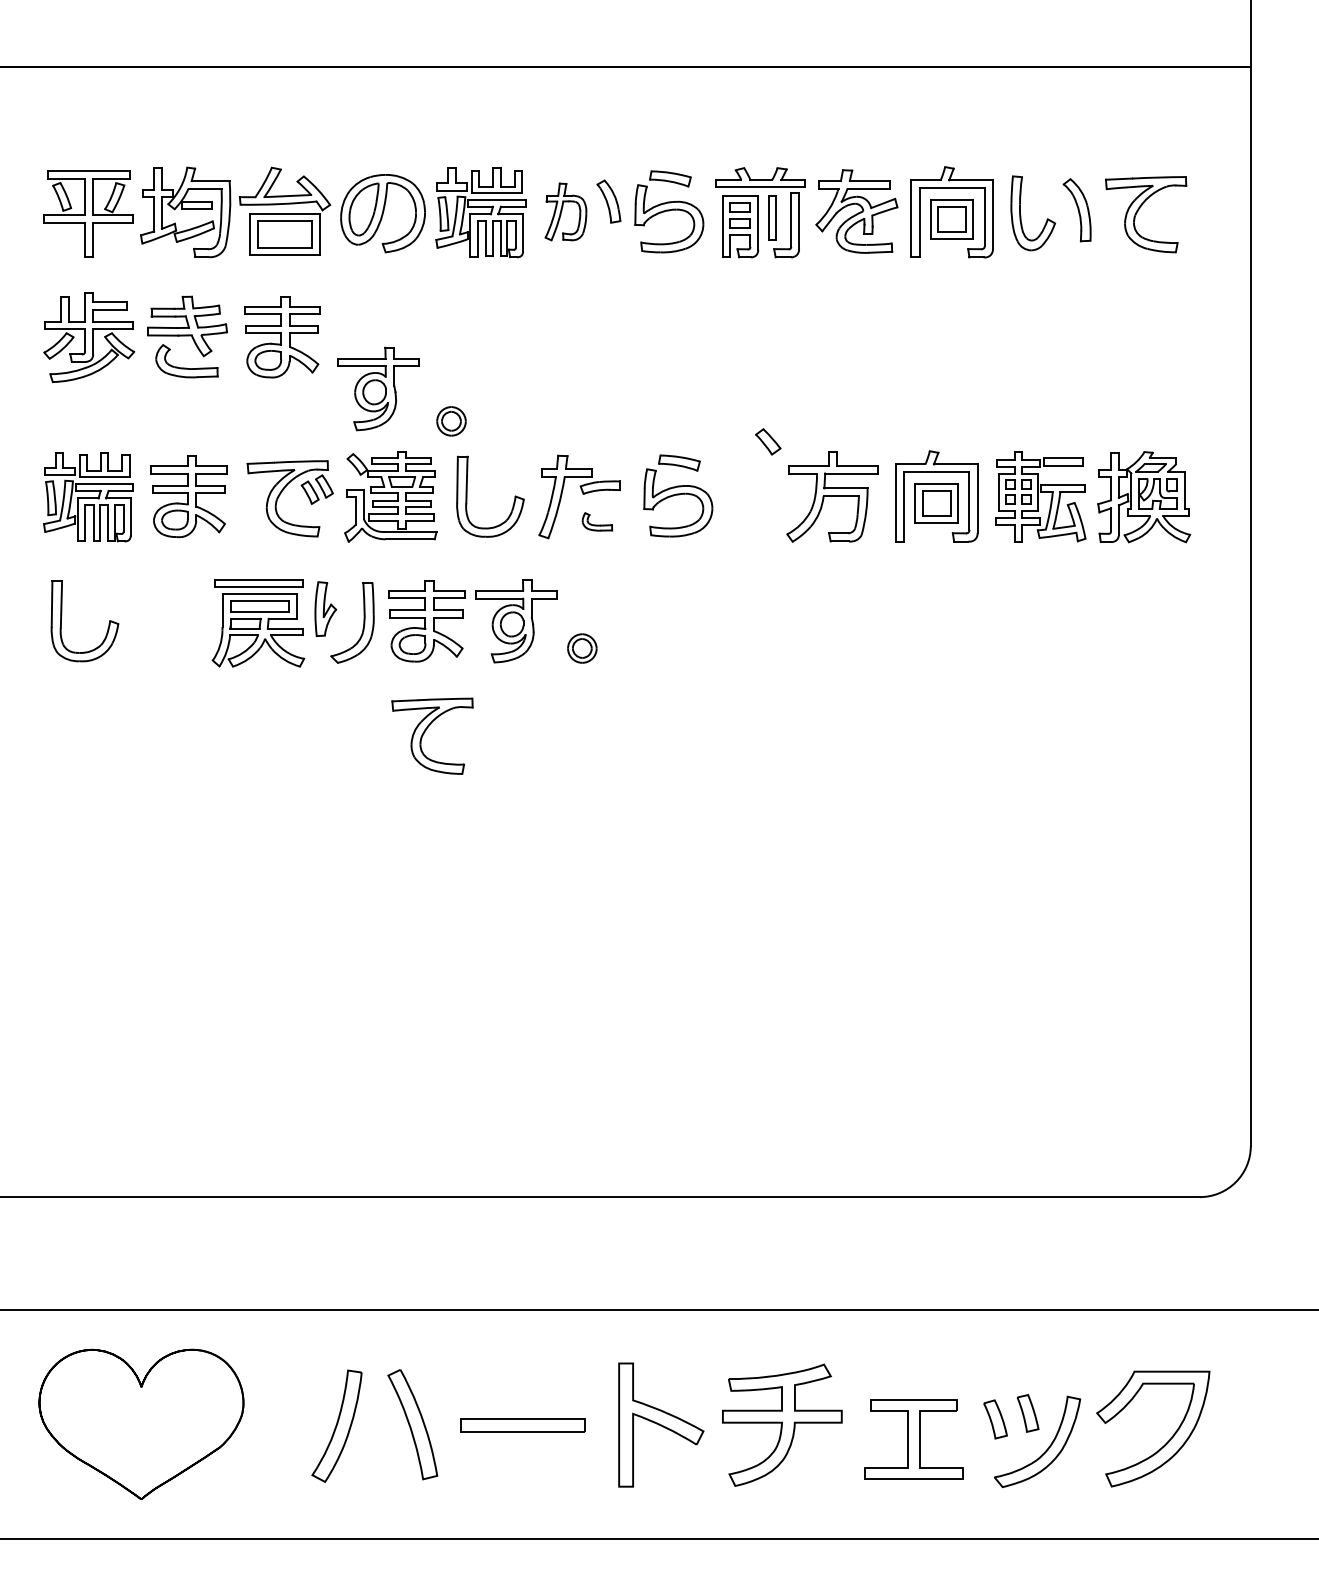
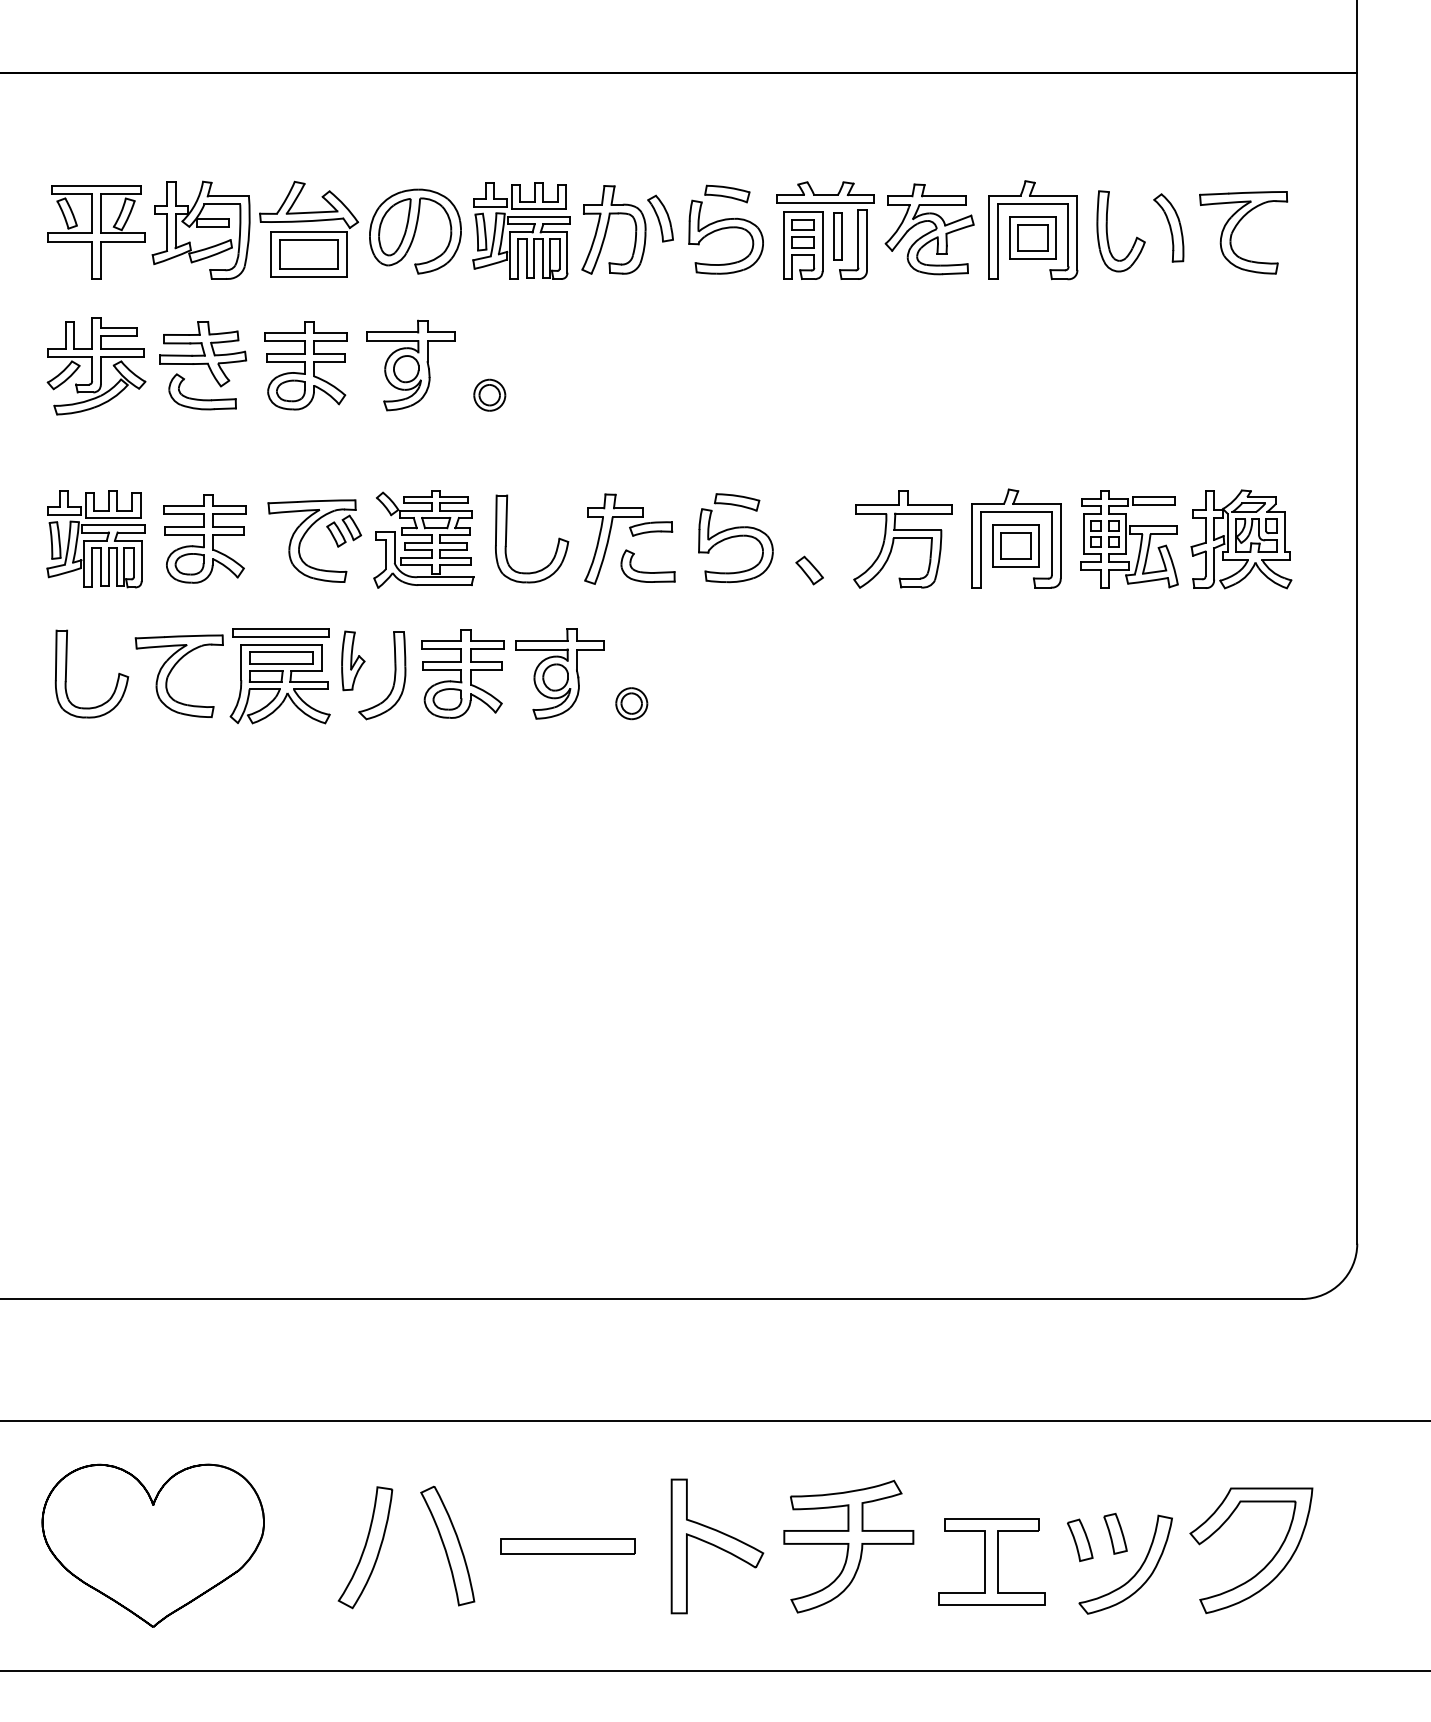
part: (565, 211) -> (613, 229), size x1.43
part: (378, 388) -> (410, 365), moved
part: (451, 421) -> (489, 395), moved
part: (768, 441) -> (809, 570), moved
part: (597, 521) -> (648, 565), size x1.67
part: (425, 732) -> (171, 672), moved

